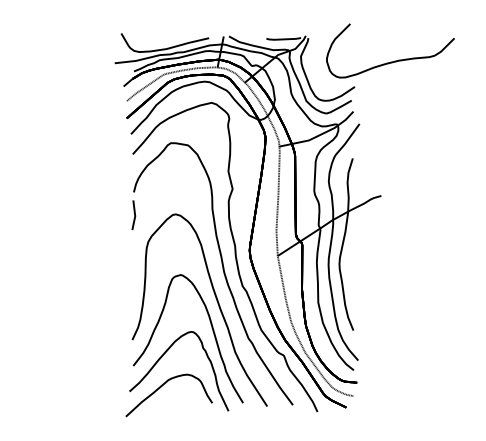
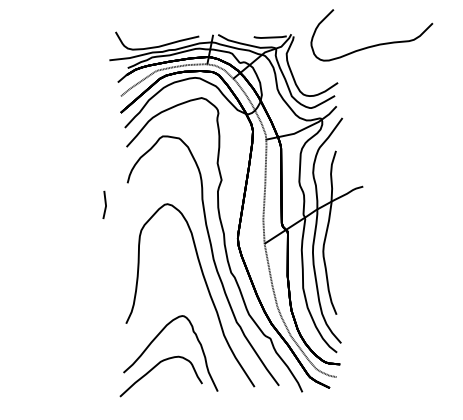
curve: (394, 60) -> (375, 44), moved
line: (134, 214) -> (105, 204), moved
curve: (212, 331) -> (202, 315), removed

